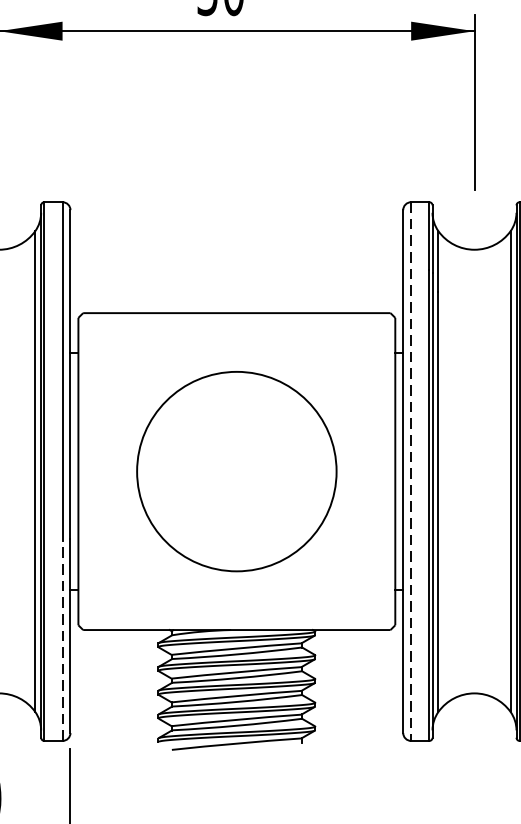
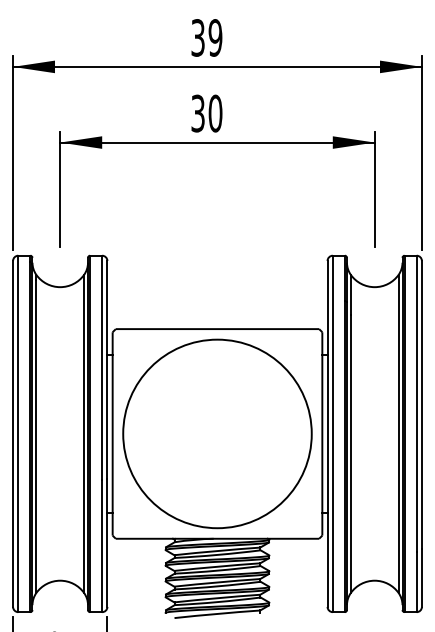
circle: (236, 470) -> (217, 433), size x1.43
line: (410, 472) -> (332, 434), dashed -> solid
line: (63, 641) -> (102, 546), dashed -> solid

